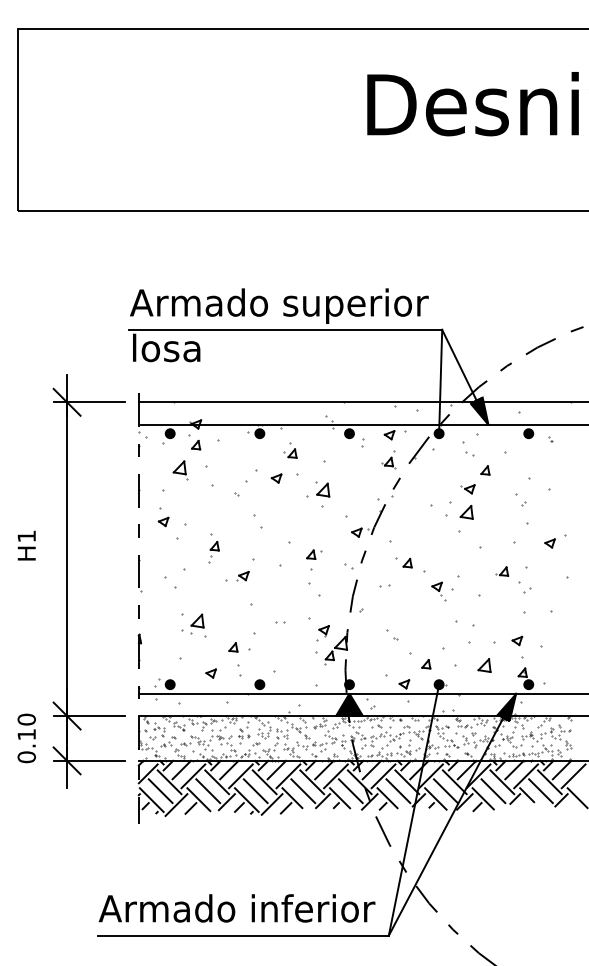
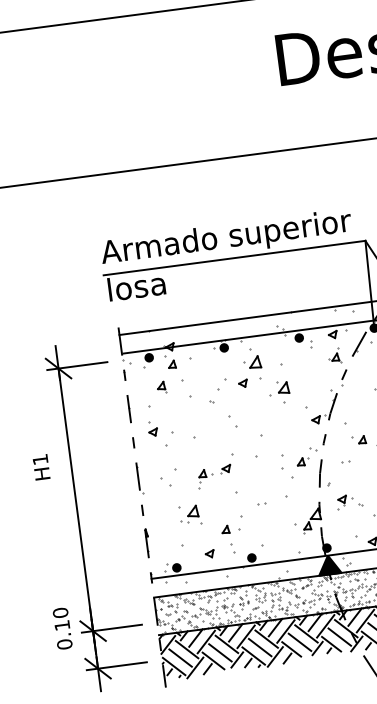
part: (290, 450) -> (251, 358), size x1.6
part: (180, 470) -> (161, 387), size x0.7
part: (213, 552) -> (202, 479), moved
part: (314, 554) -> (303, 461), moved
part: (67, 581) -> (78, 518), moved
part: (322, 633) -> (341, 502), moved

